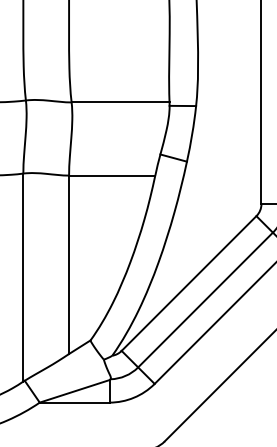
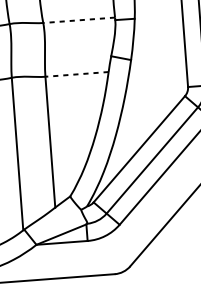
line: (120, 102) -> (79, 20), solid -> dashed
line: (111, 175) -> (76, 74), solid -> dashed

